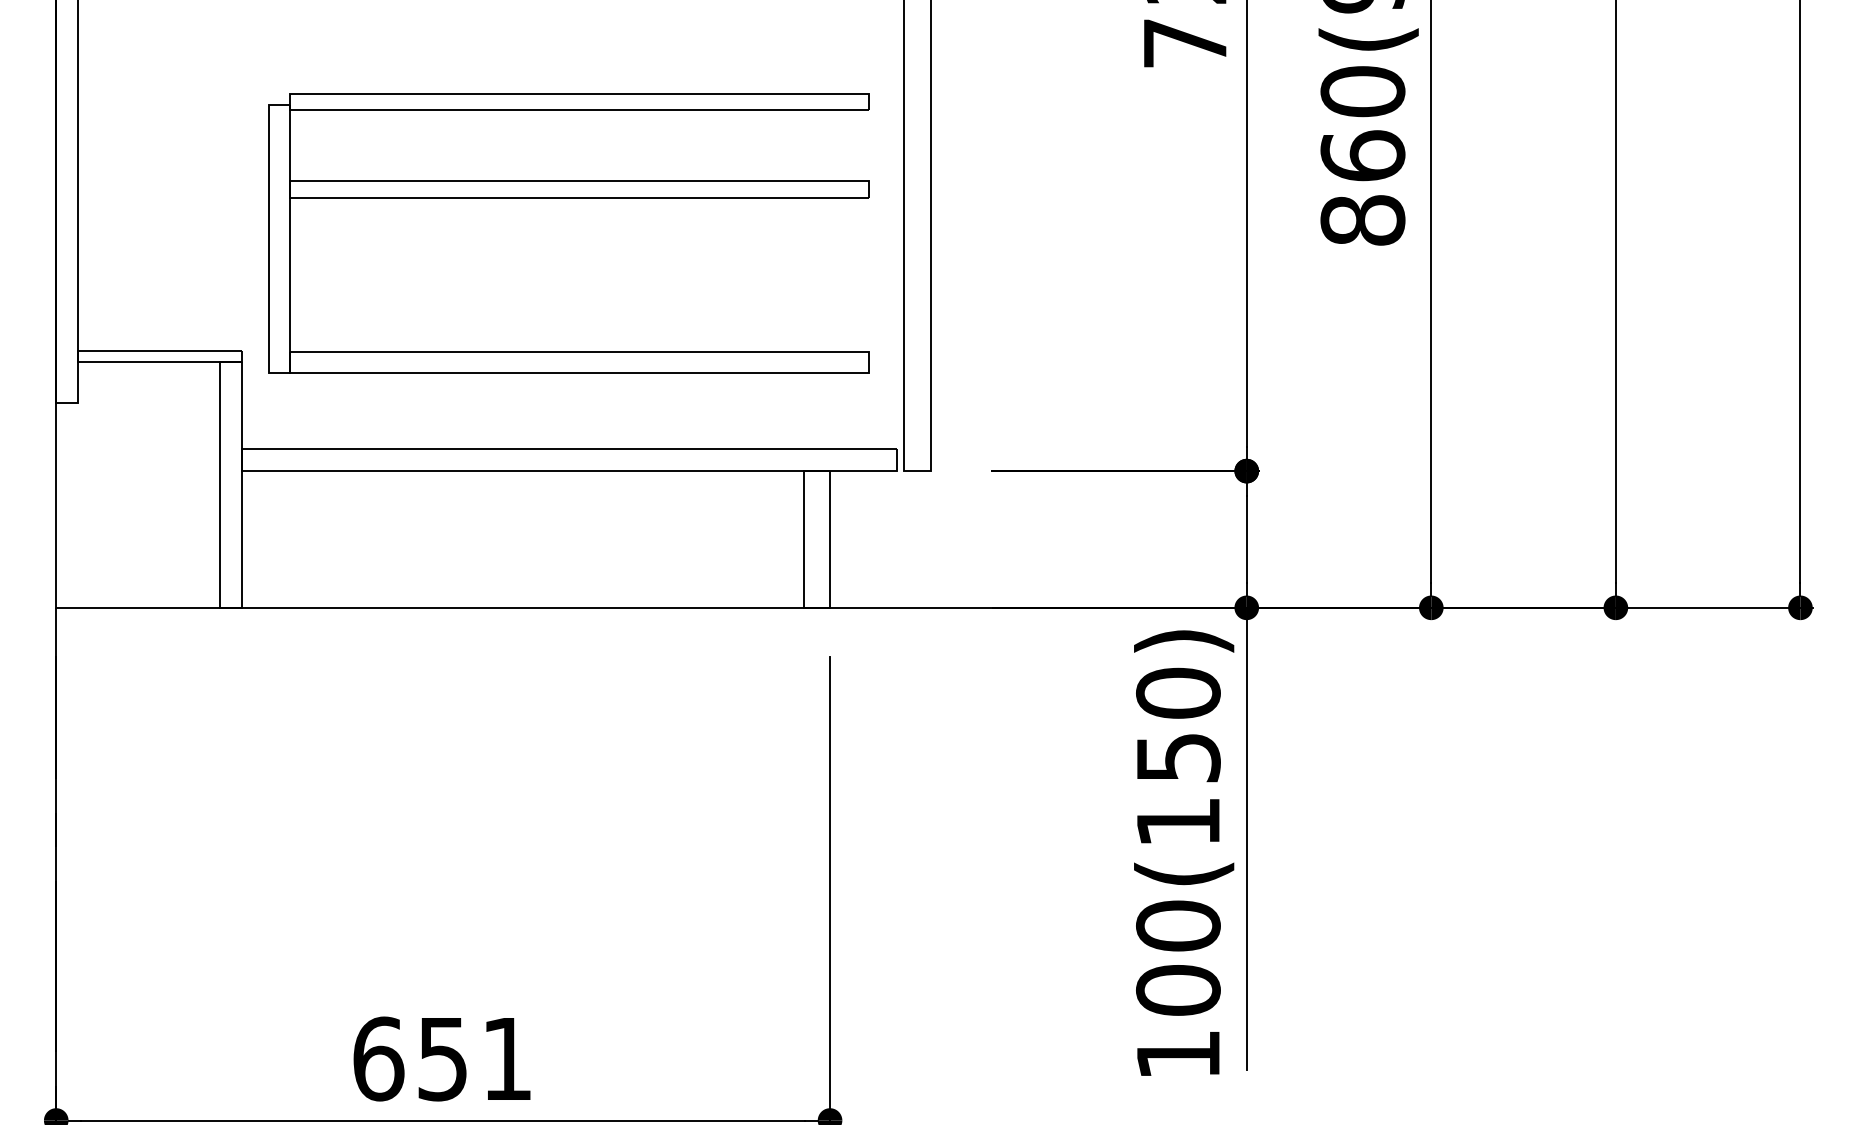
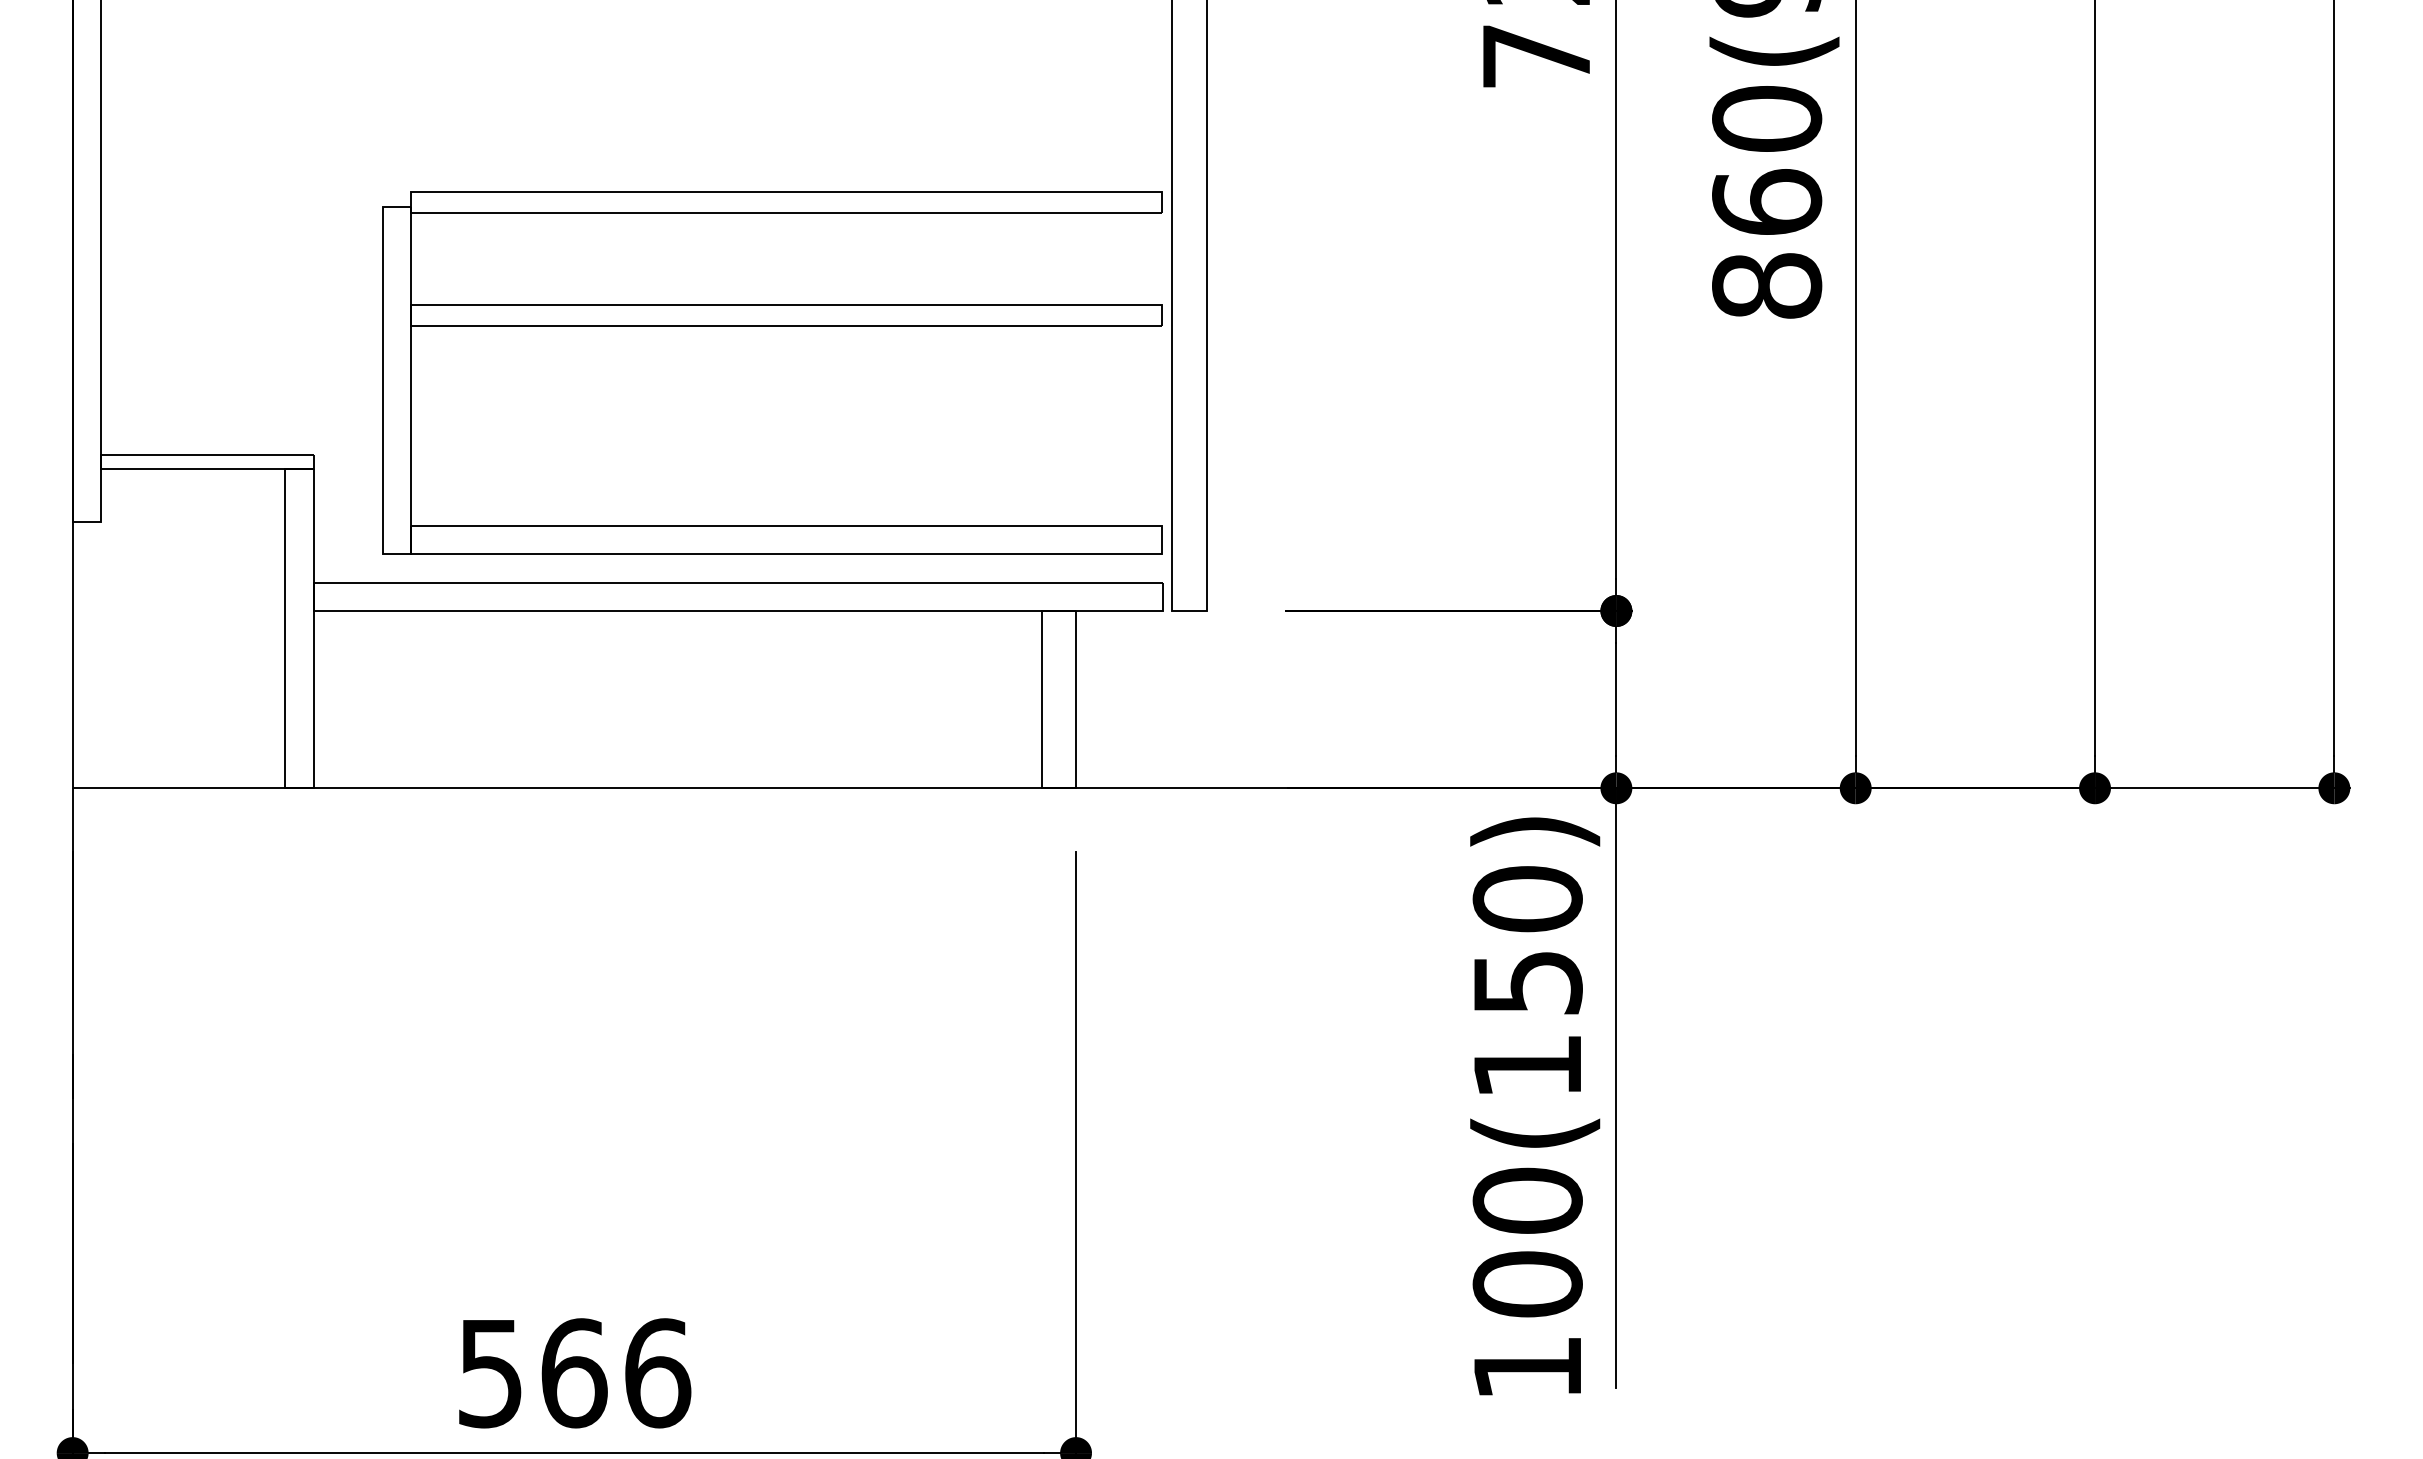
part: (568, 197) -> (772, 326), moved
text: (443, 1059) -> (574, 1373), 651 -> 566

